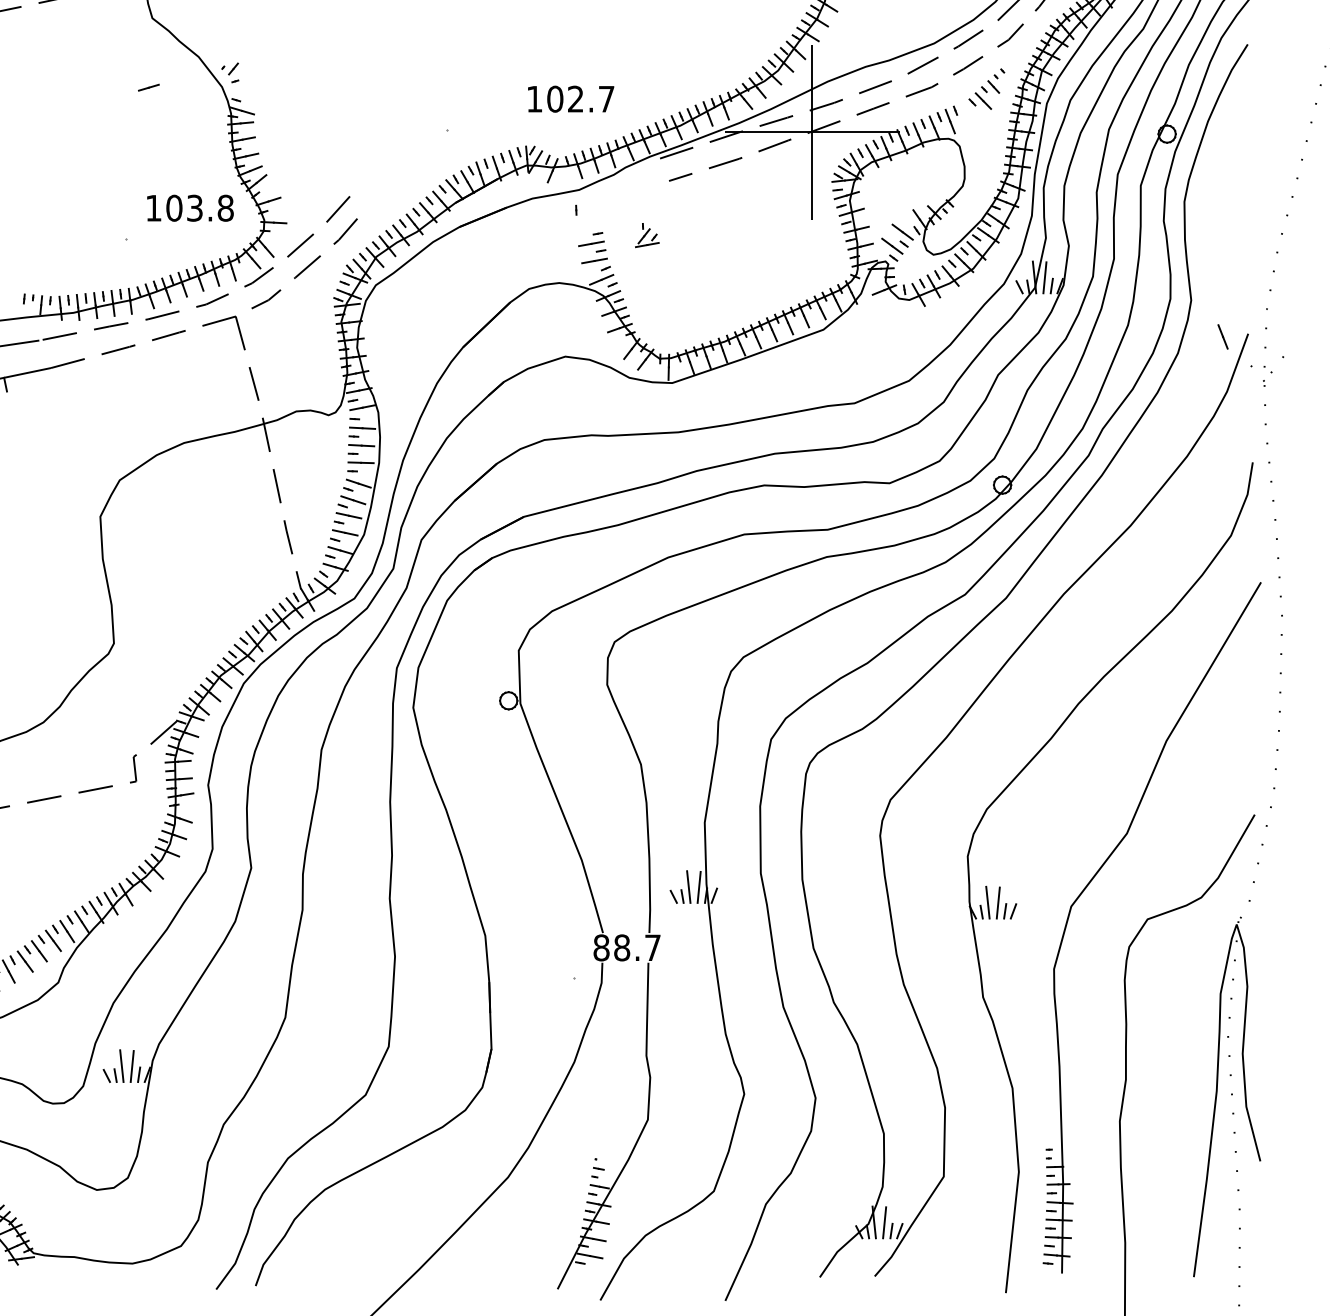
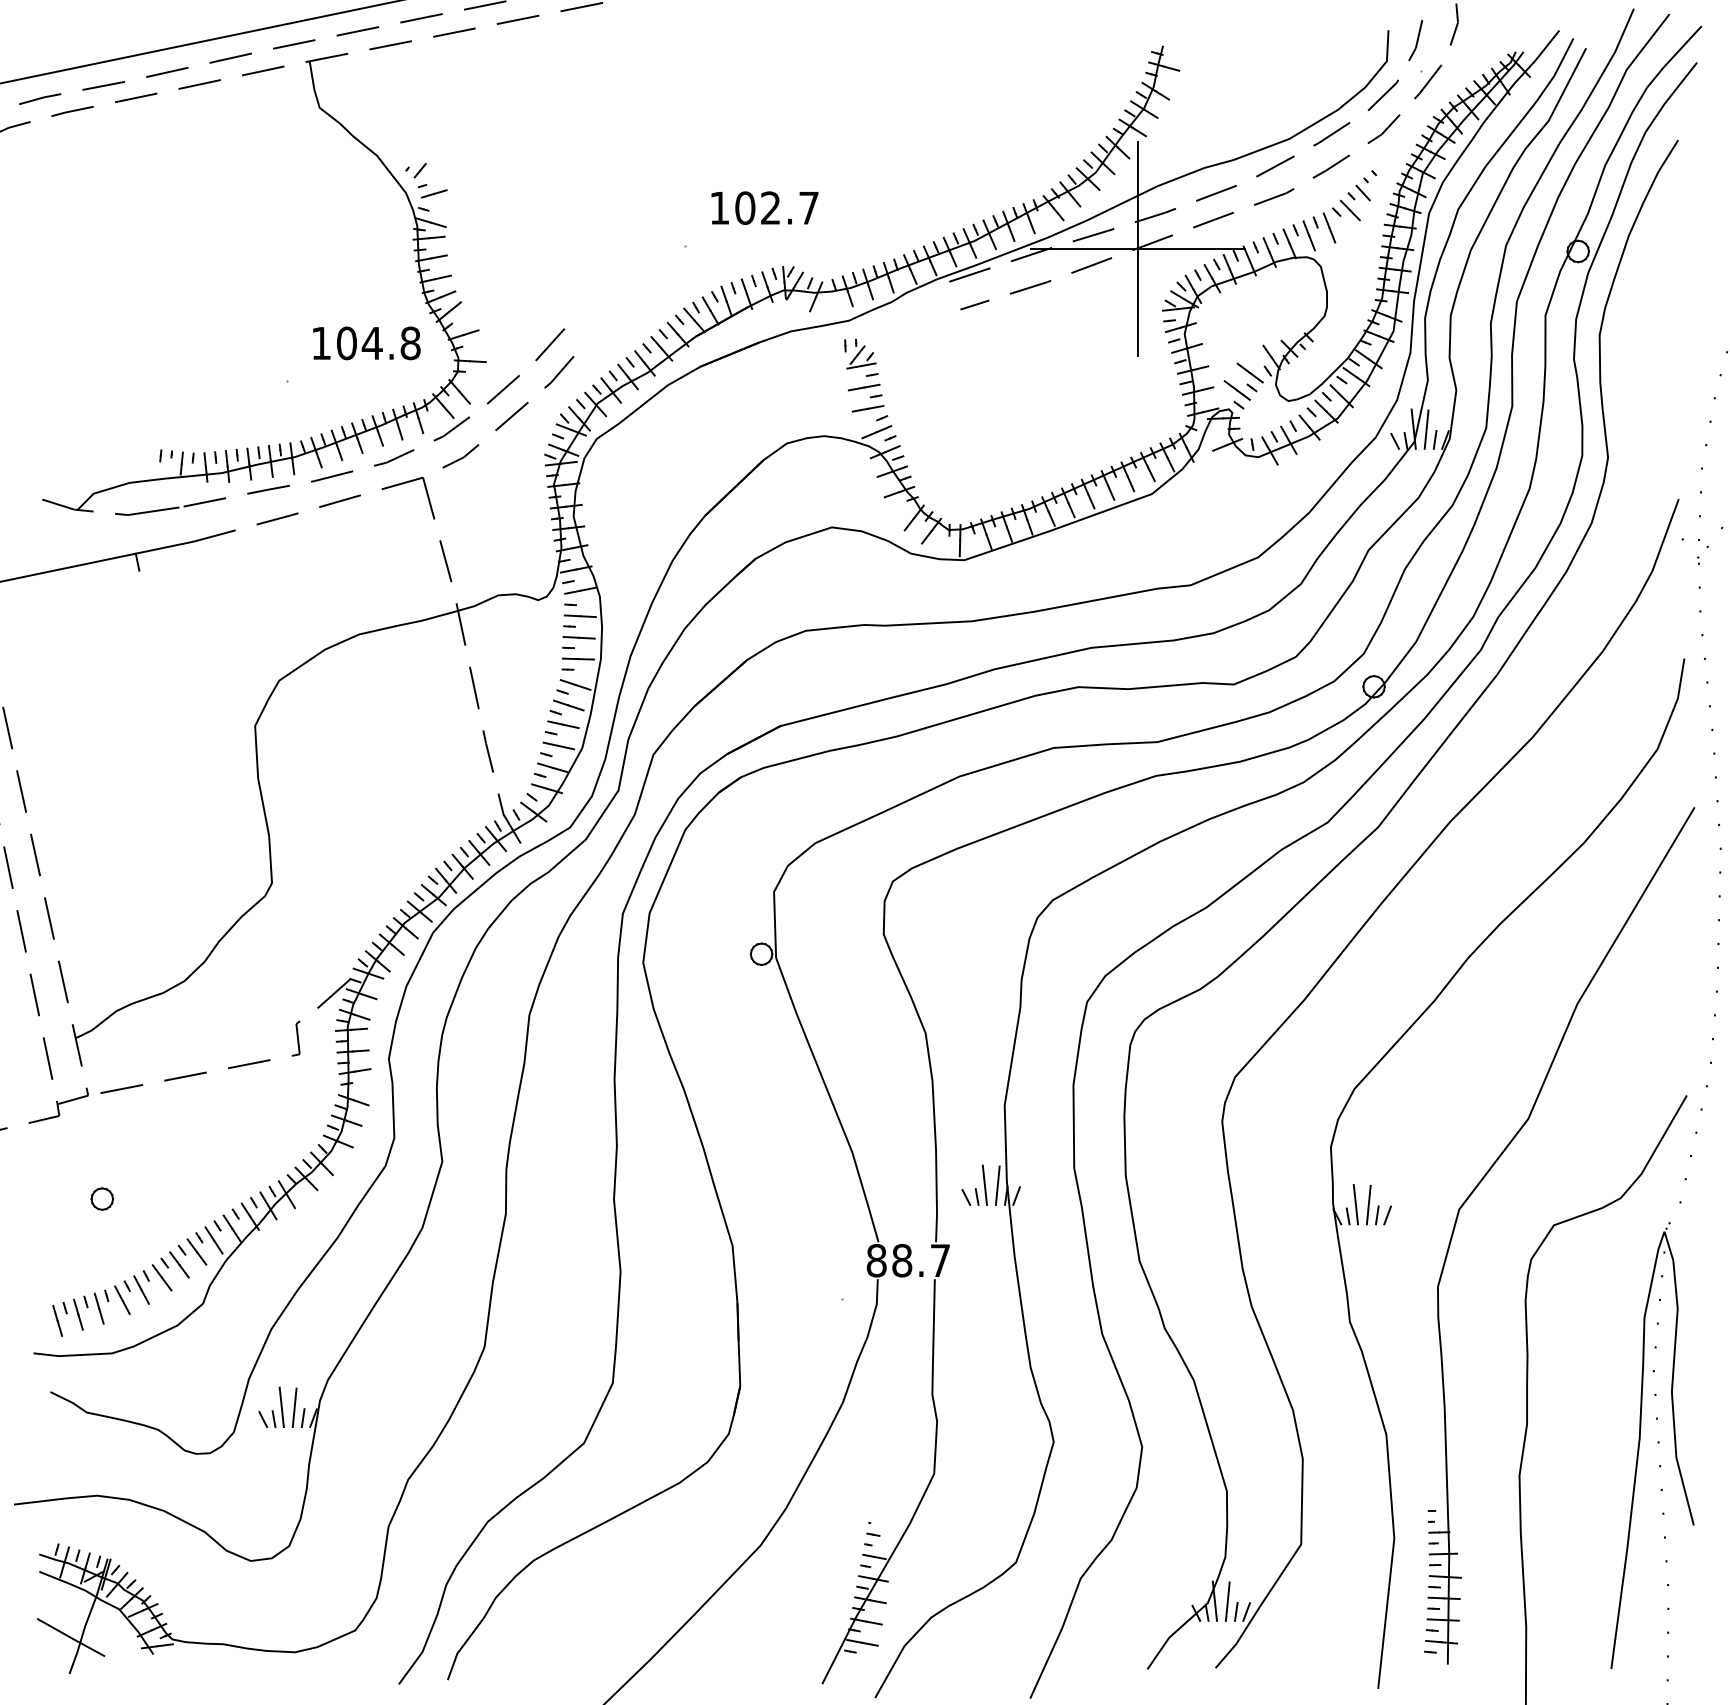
line: (149, 87) -> (434, 193), moved
text: (570, 98) -> (764, 207), moved
text: (194, 208) -> (371, 343), 103.8 -> 104.8
part: (647, 234) -> (861, 353), moved
line: (1223, 336) -> (1329, 227), moved

